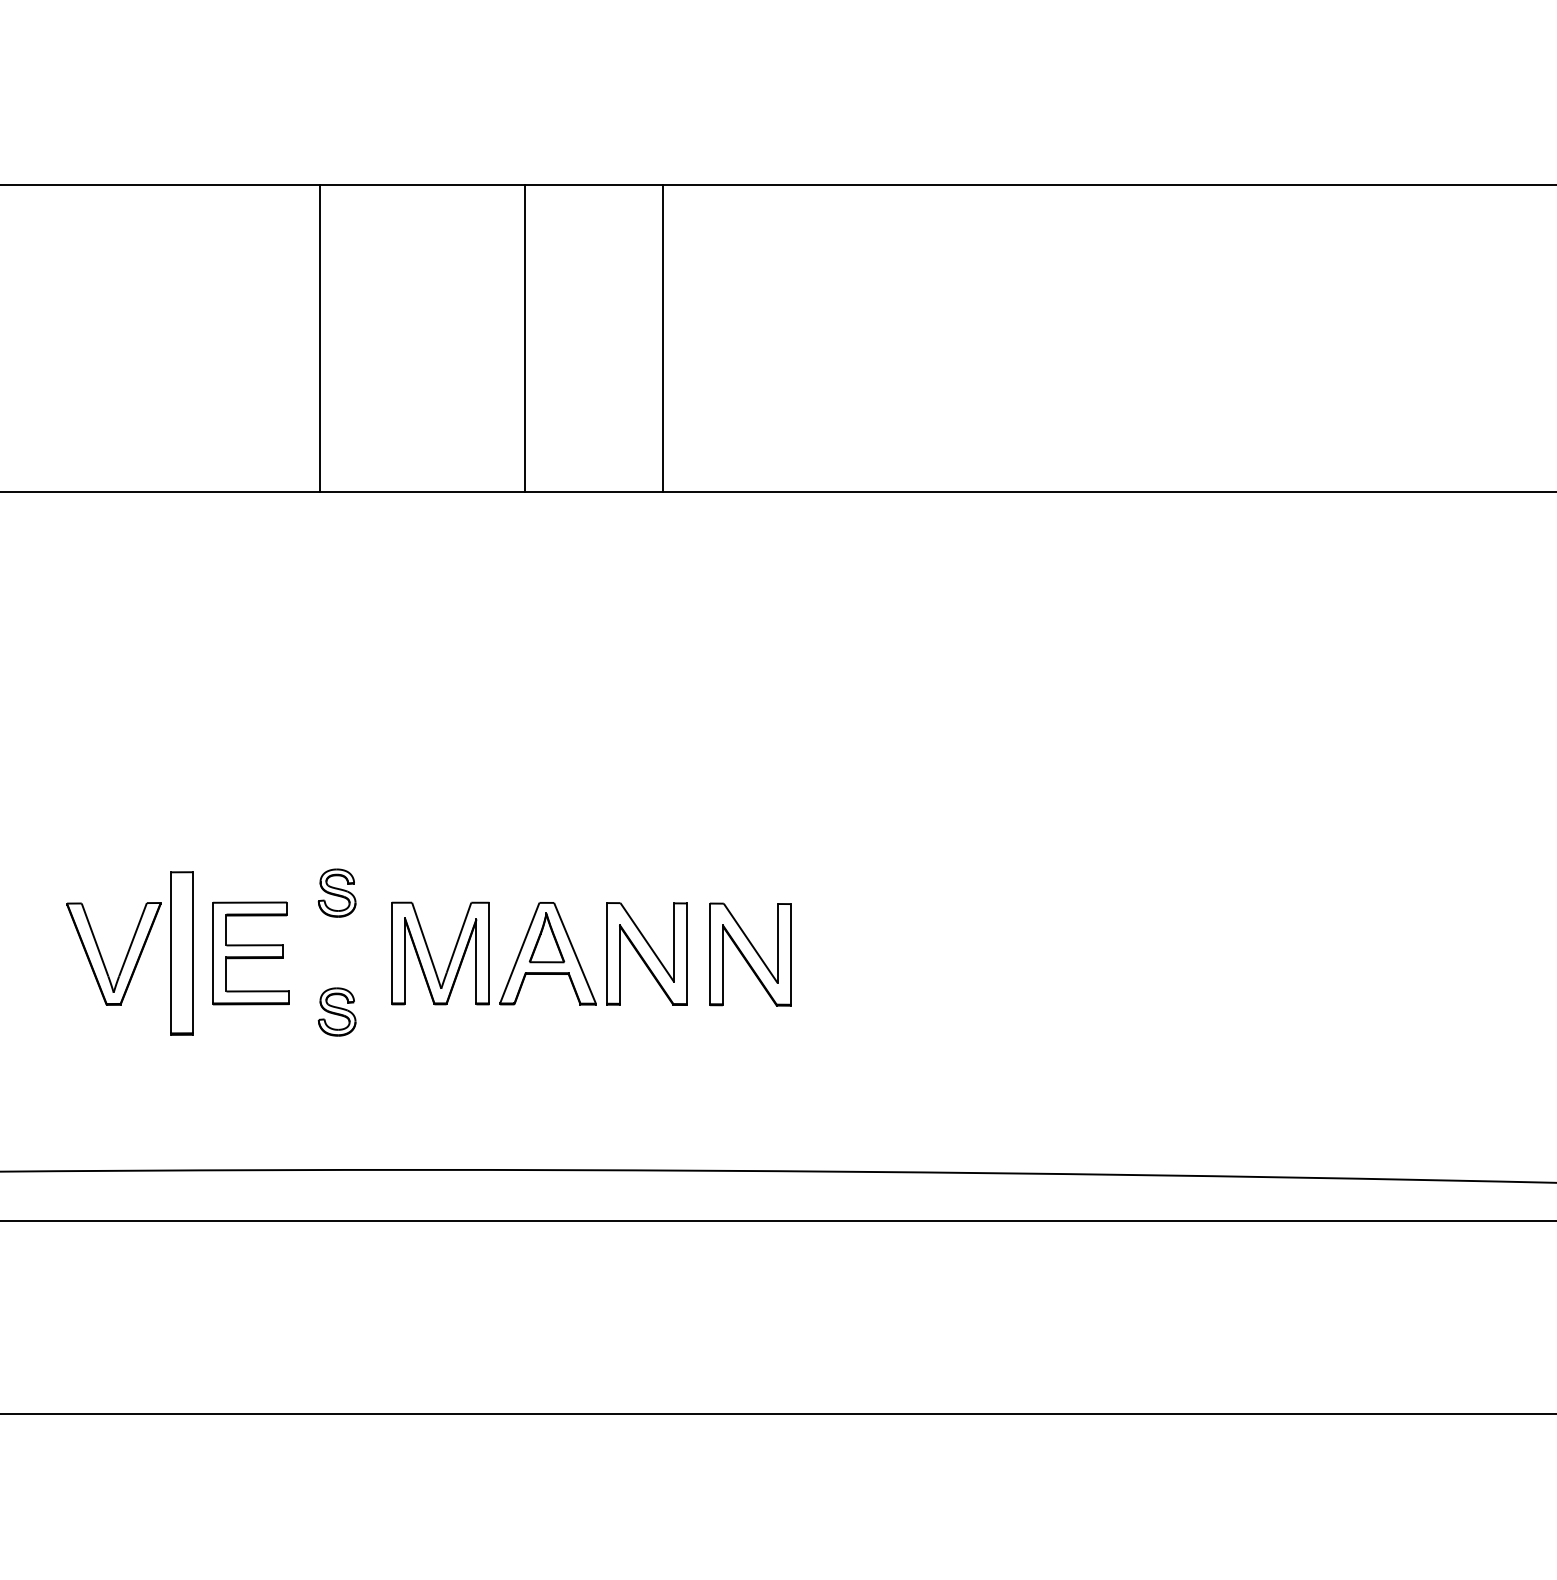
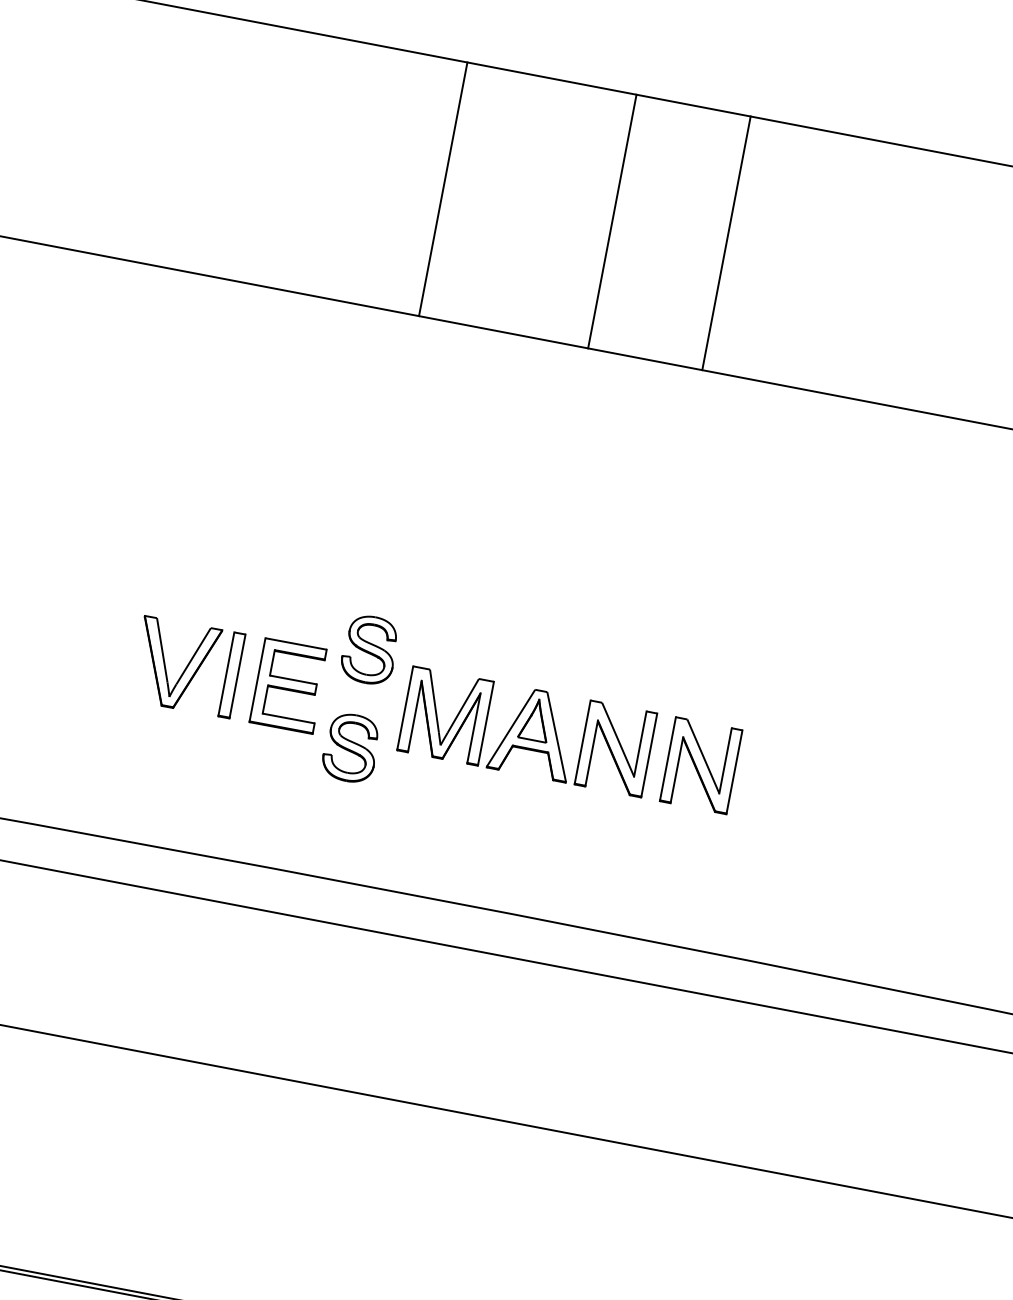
part: (336, 892) -> (369, 649), size x1.67
part: (181, 953) -> (231, 675), size x0.62
part: (336, 1011) -> (350, 747), size x1.67

